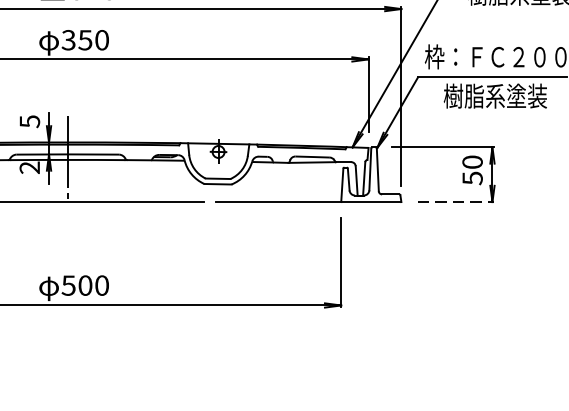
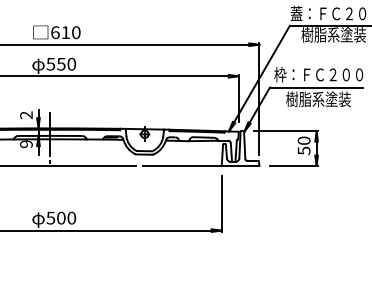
text: (69, 39) -> (51, 63), 350 -> 550
text: (29, 121) -> (26, 115), 5 -> 2
text: (29, 168) -> (26, 144), 2 -> 9
line: (457, 201) -> (294, 165), dashed -> solid

